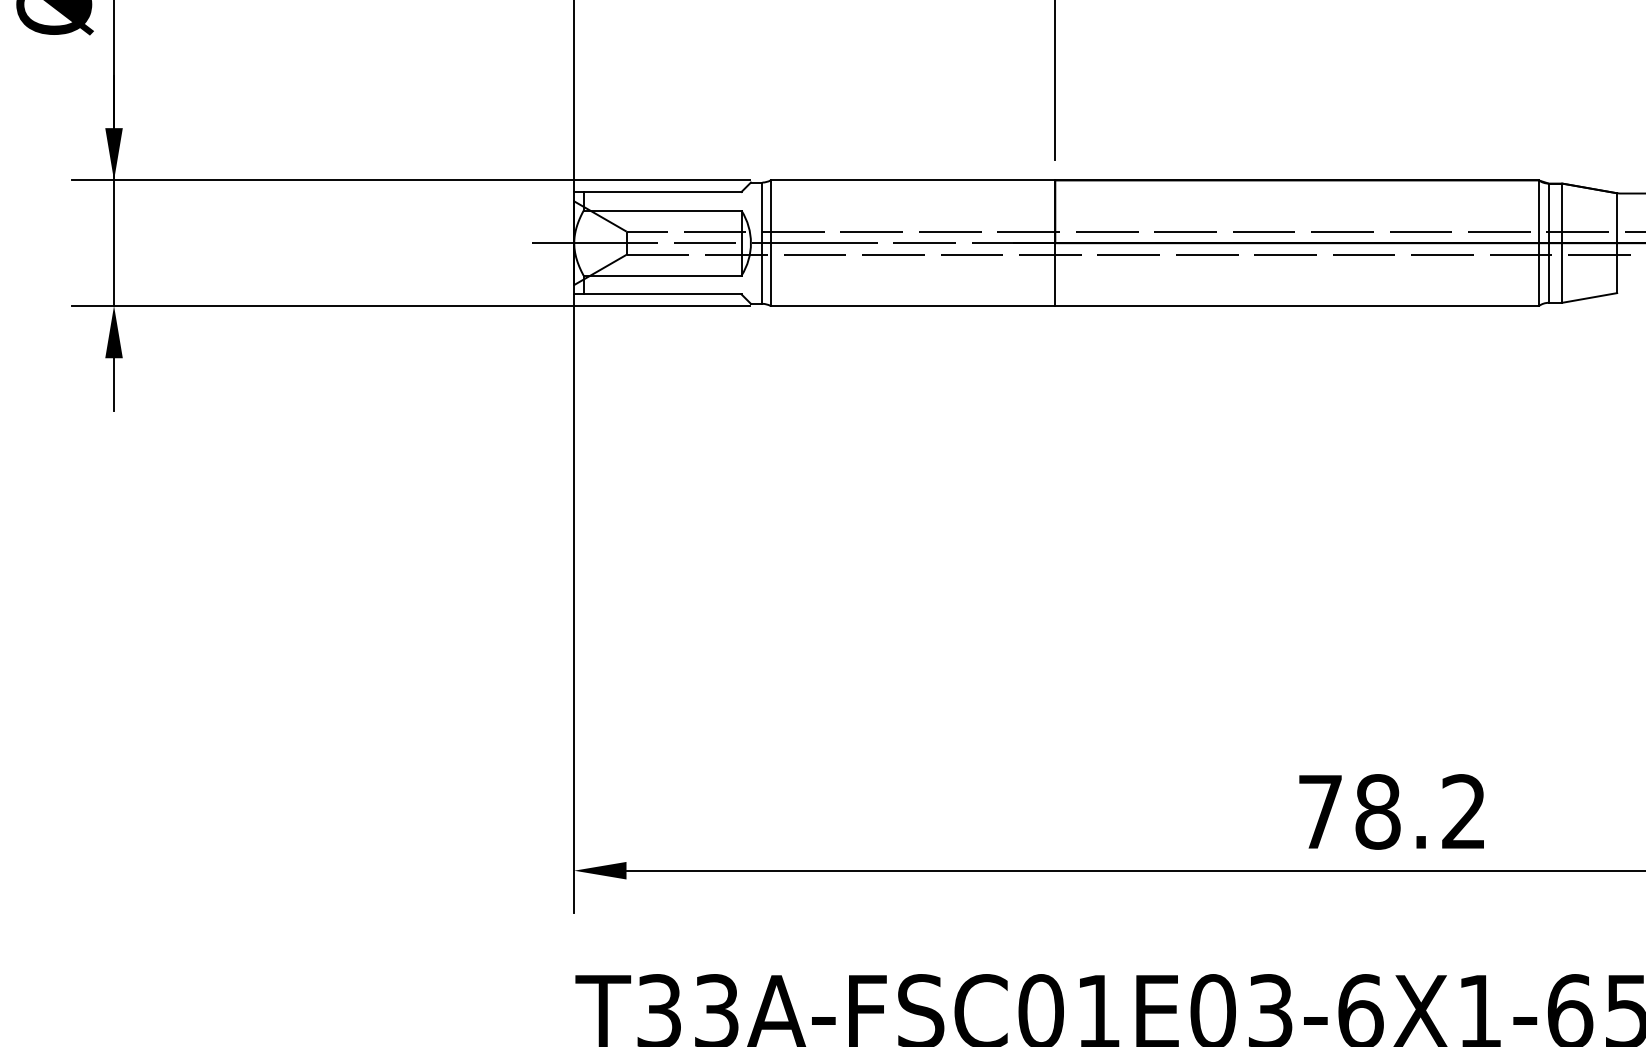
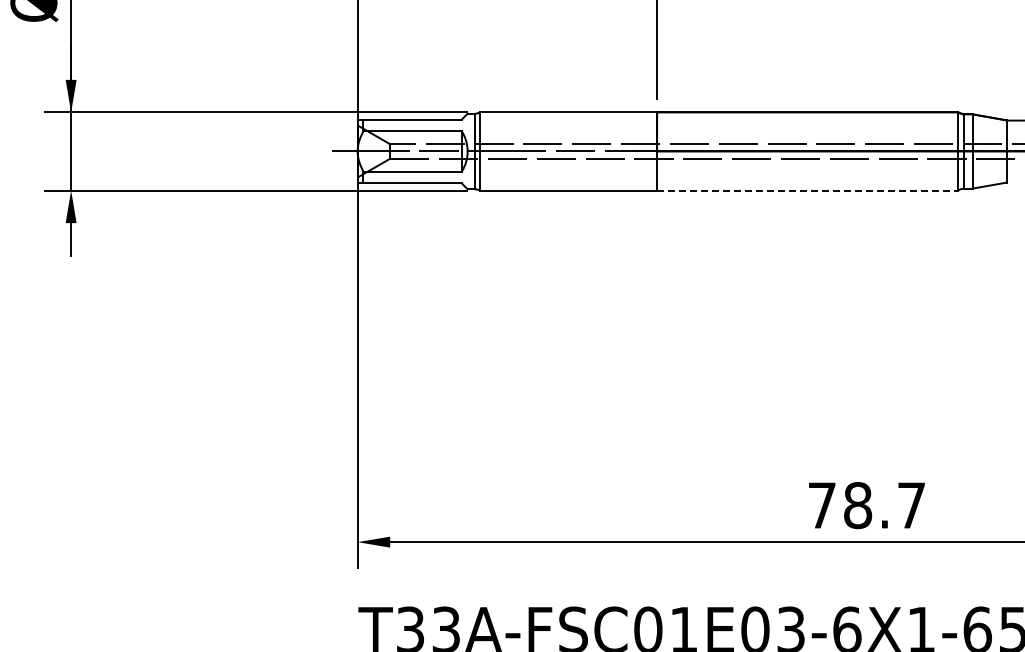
line: (1296, 305) -> (807, 190), solid -> dashed
text: (1463, 811) -> (911, 505), 78.2 -> 78.7

